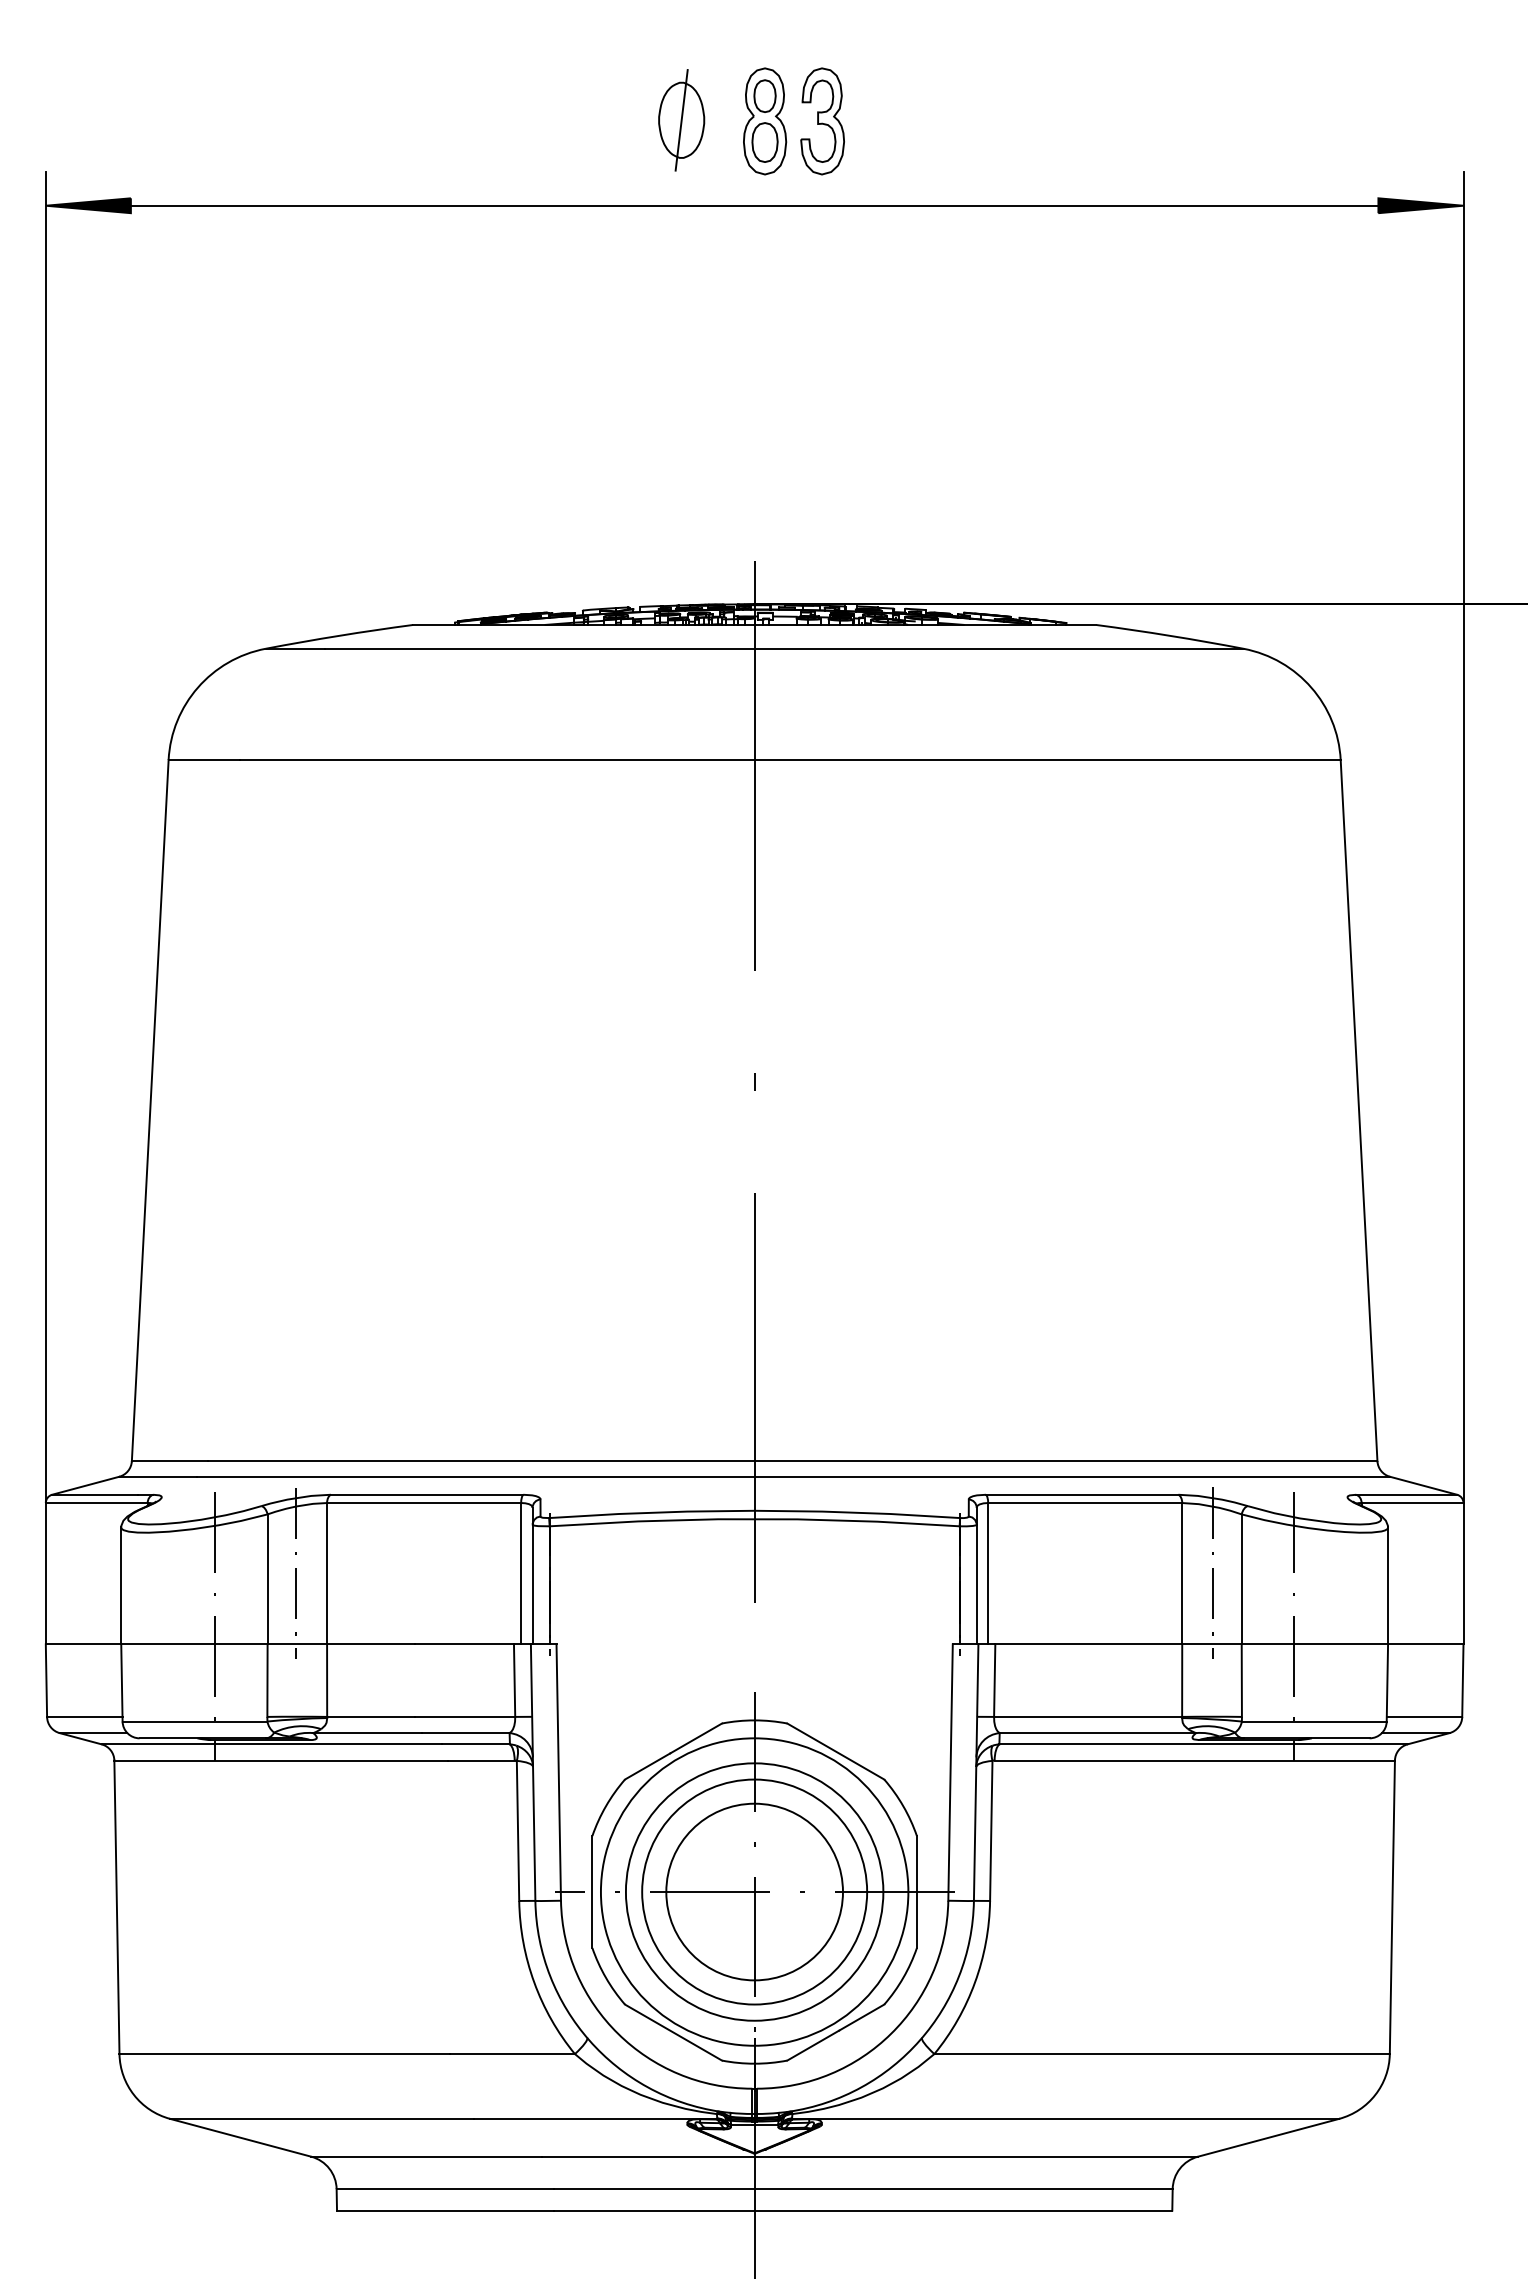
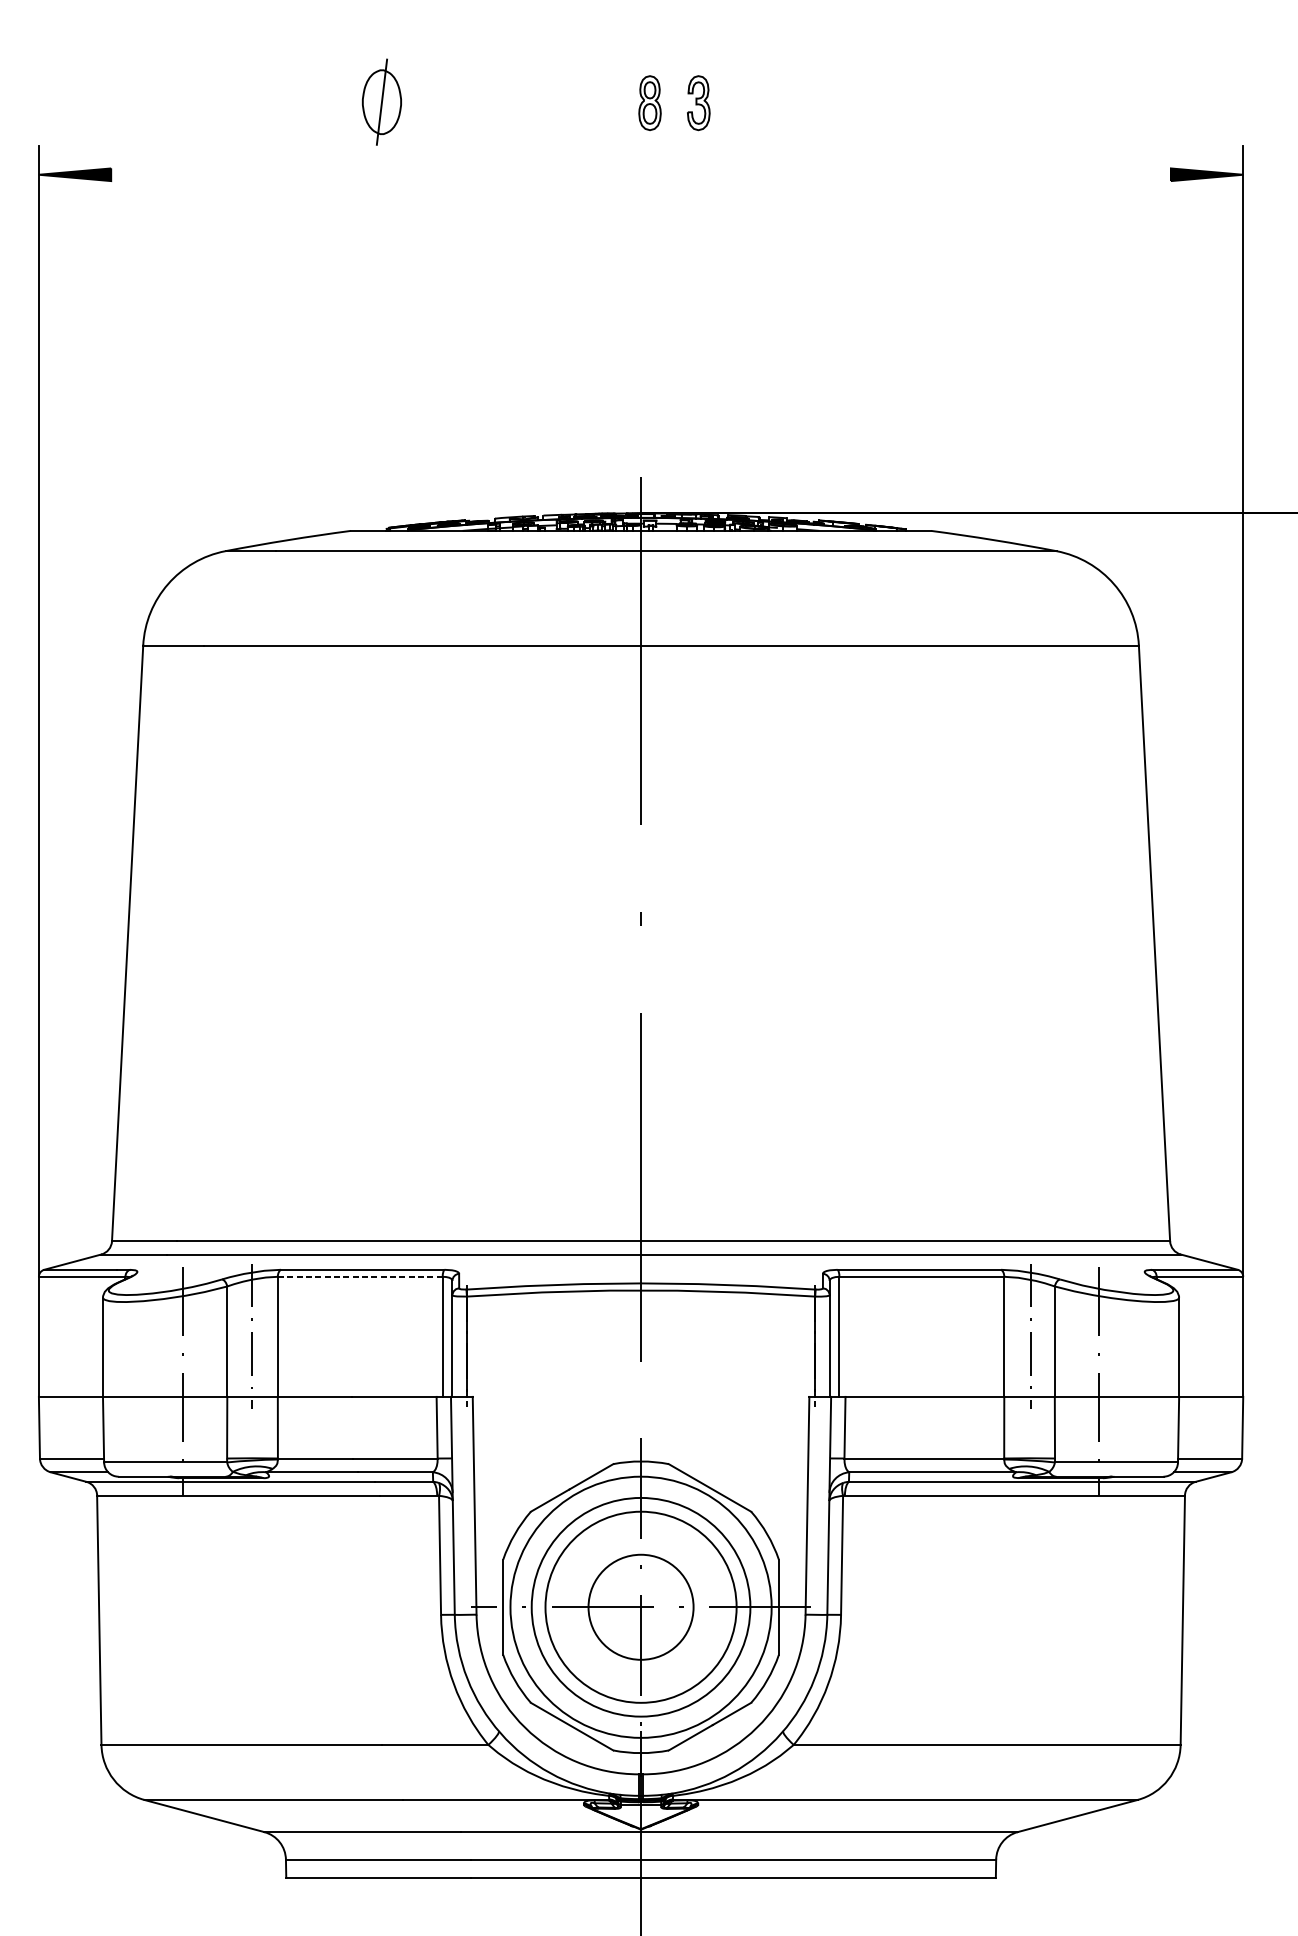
part: (681, 120) -> (381, 102), moved
part: (765, 121) -> (650, 103), size x0.6
part: (822, 121) -> (698, 103), size x0.6
line: (754, 205) -> (640, 174), removed
line: (423, 1503) -> (359, 1277), solid -> dashed
circle: (754, 1891) -> (640, 1606), size x0.7

